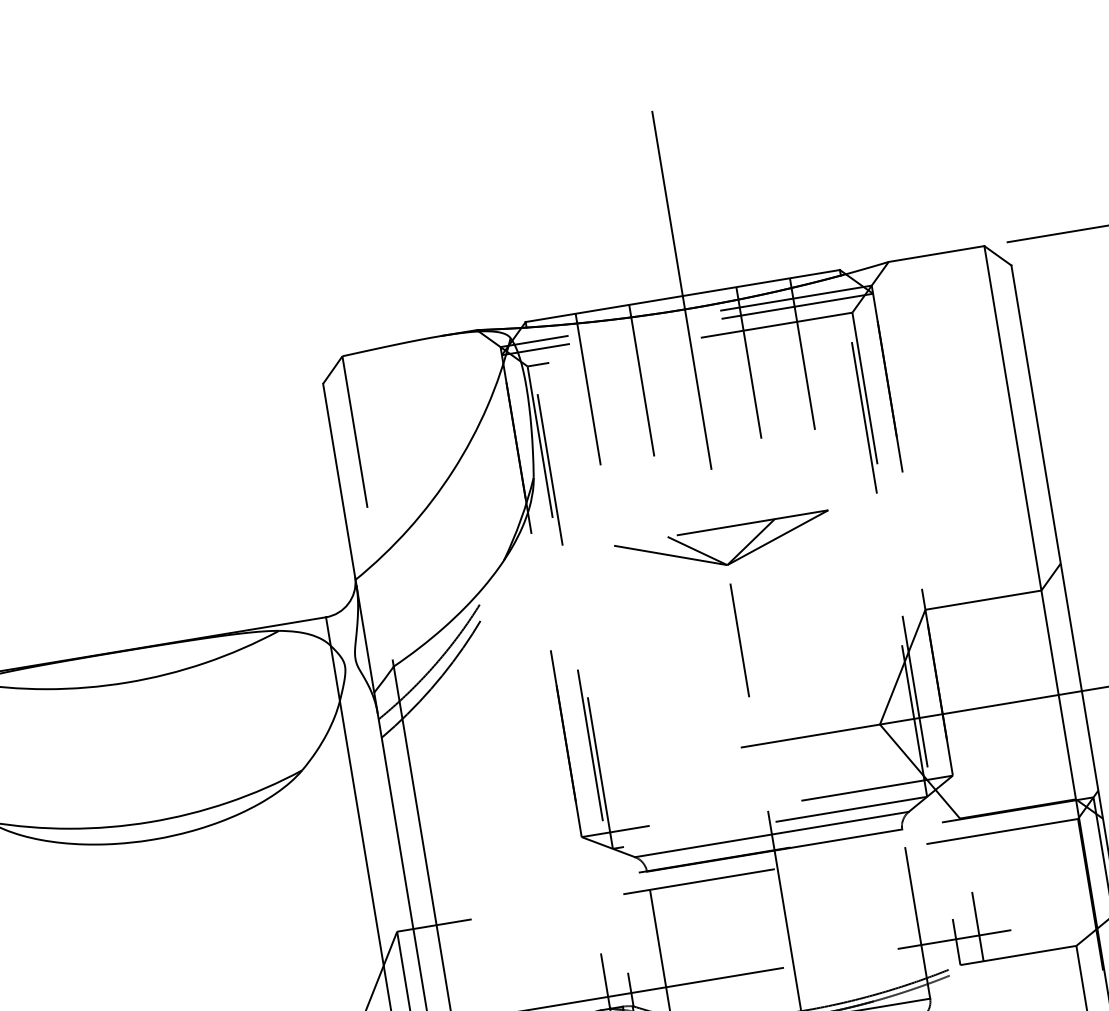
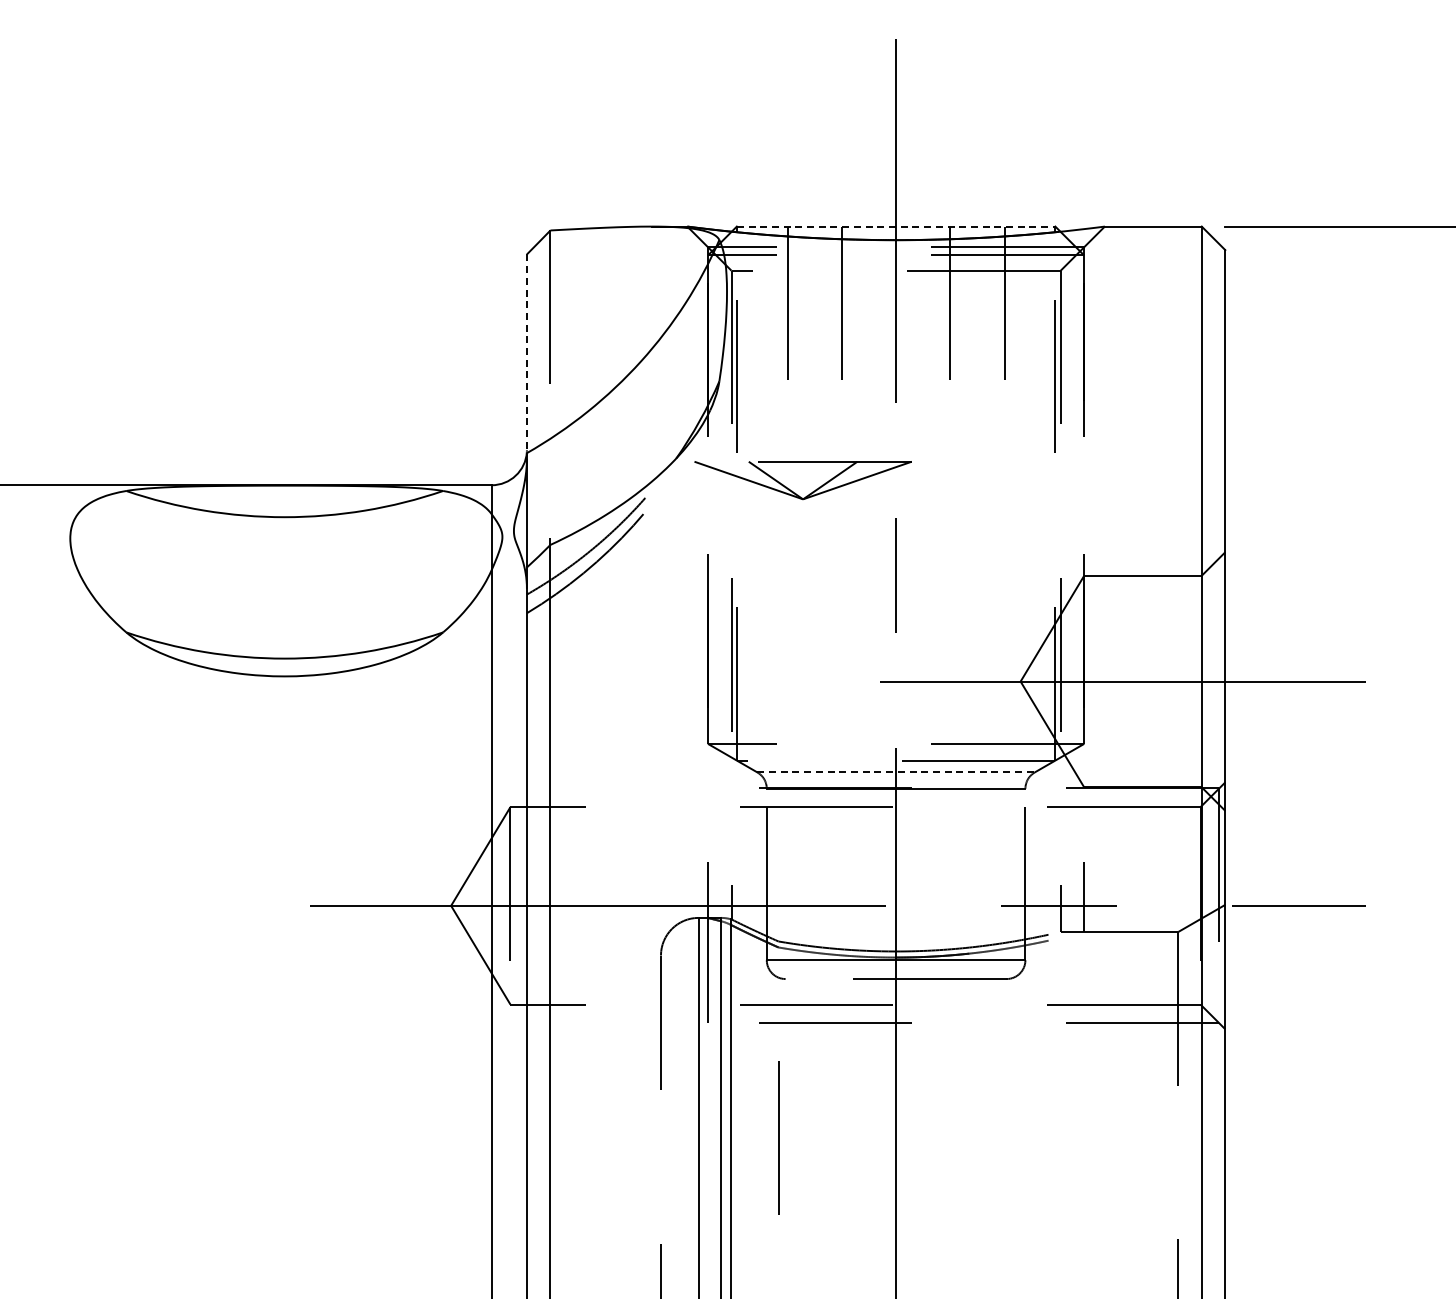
line: (683, 295) -> (896, 226), solid -> dashed
line: (339, 485) -> (526, 357), solid -> dashed
part: (718, 559) -> (795, 492), moved
line: (772, 834) -> (896, 772), solid -> dashed

